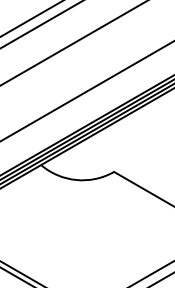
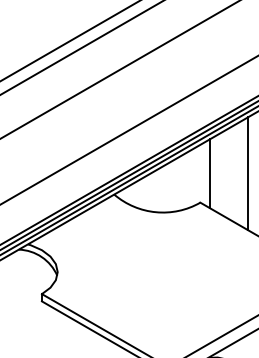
line: (121, 147) -> (209, 173), added
line: (154, 147) -> (247, 173), added

